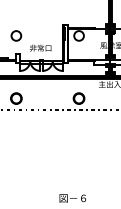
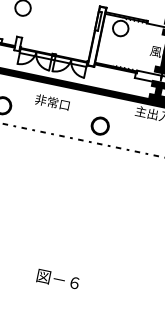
text: (40, 47) -> (52, 101), moved

